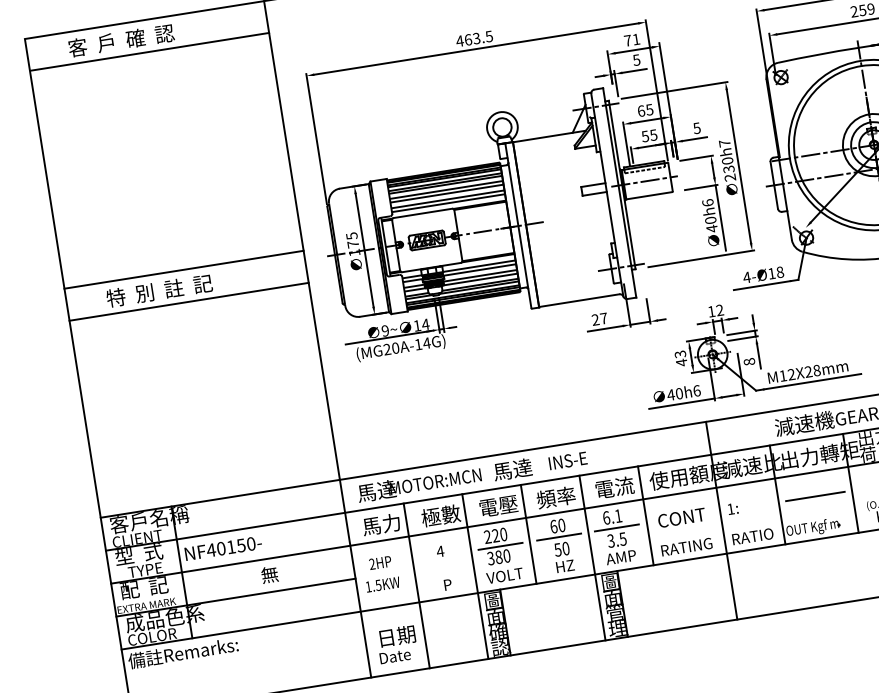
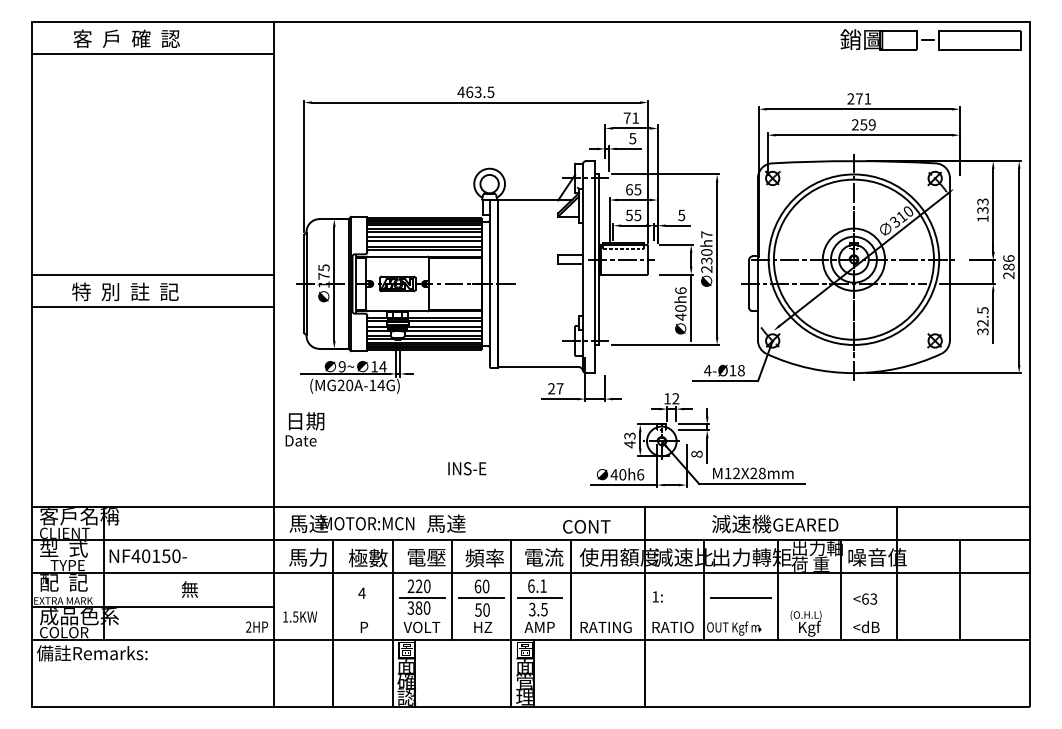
text: (568, 460) -> (467, 468), moved
text: (681, 517) -> (586, 526), moved
text: (379, 562) -> (256, 626), moved
text: (396, 644) -> (304, 429), moved

